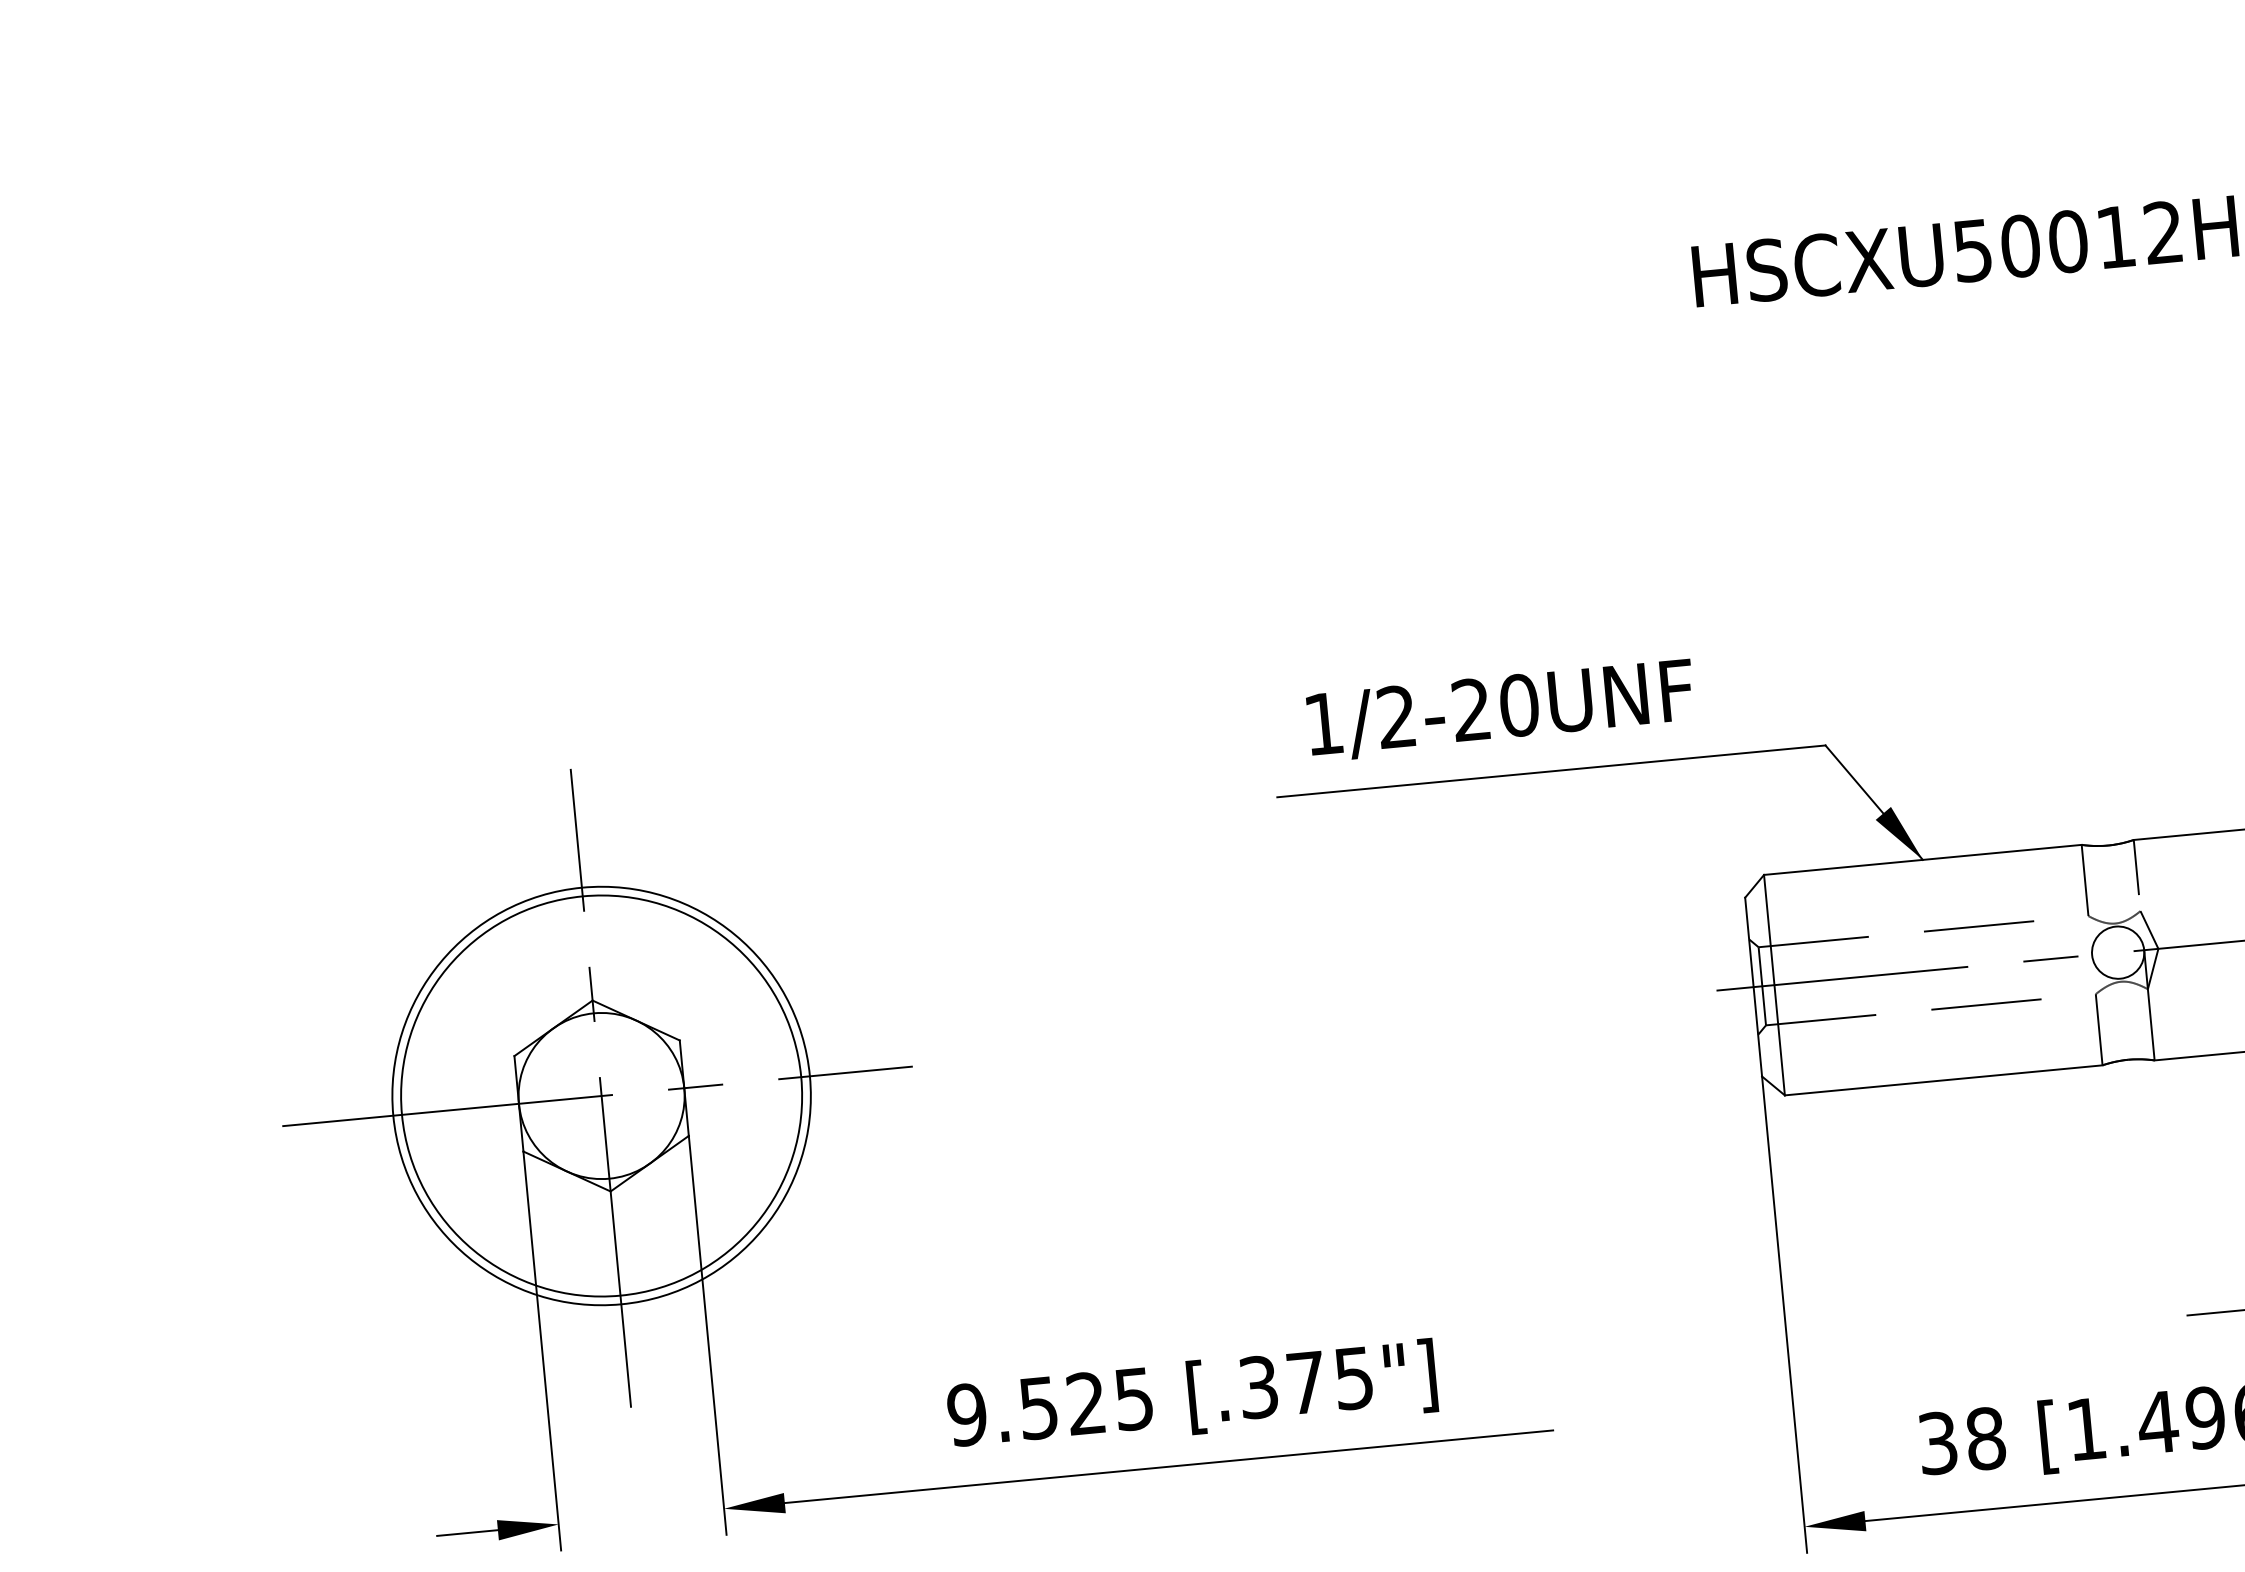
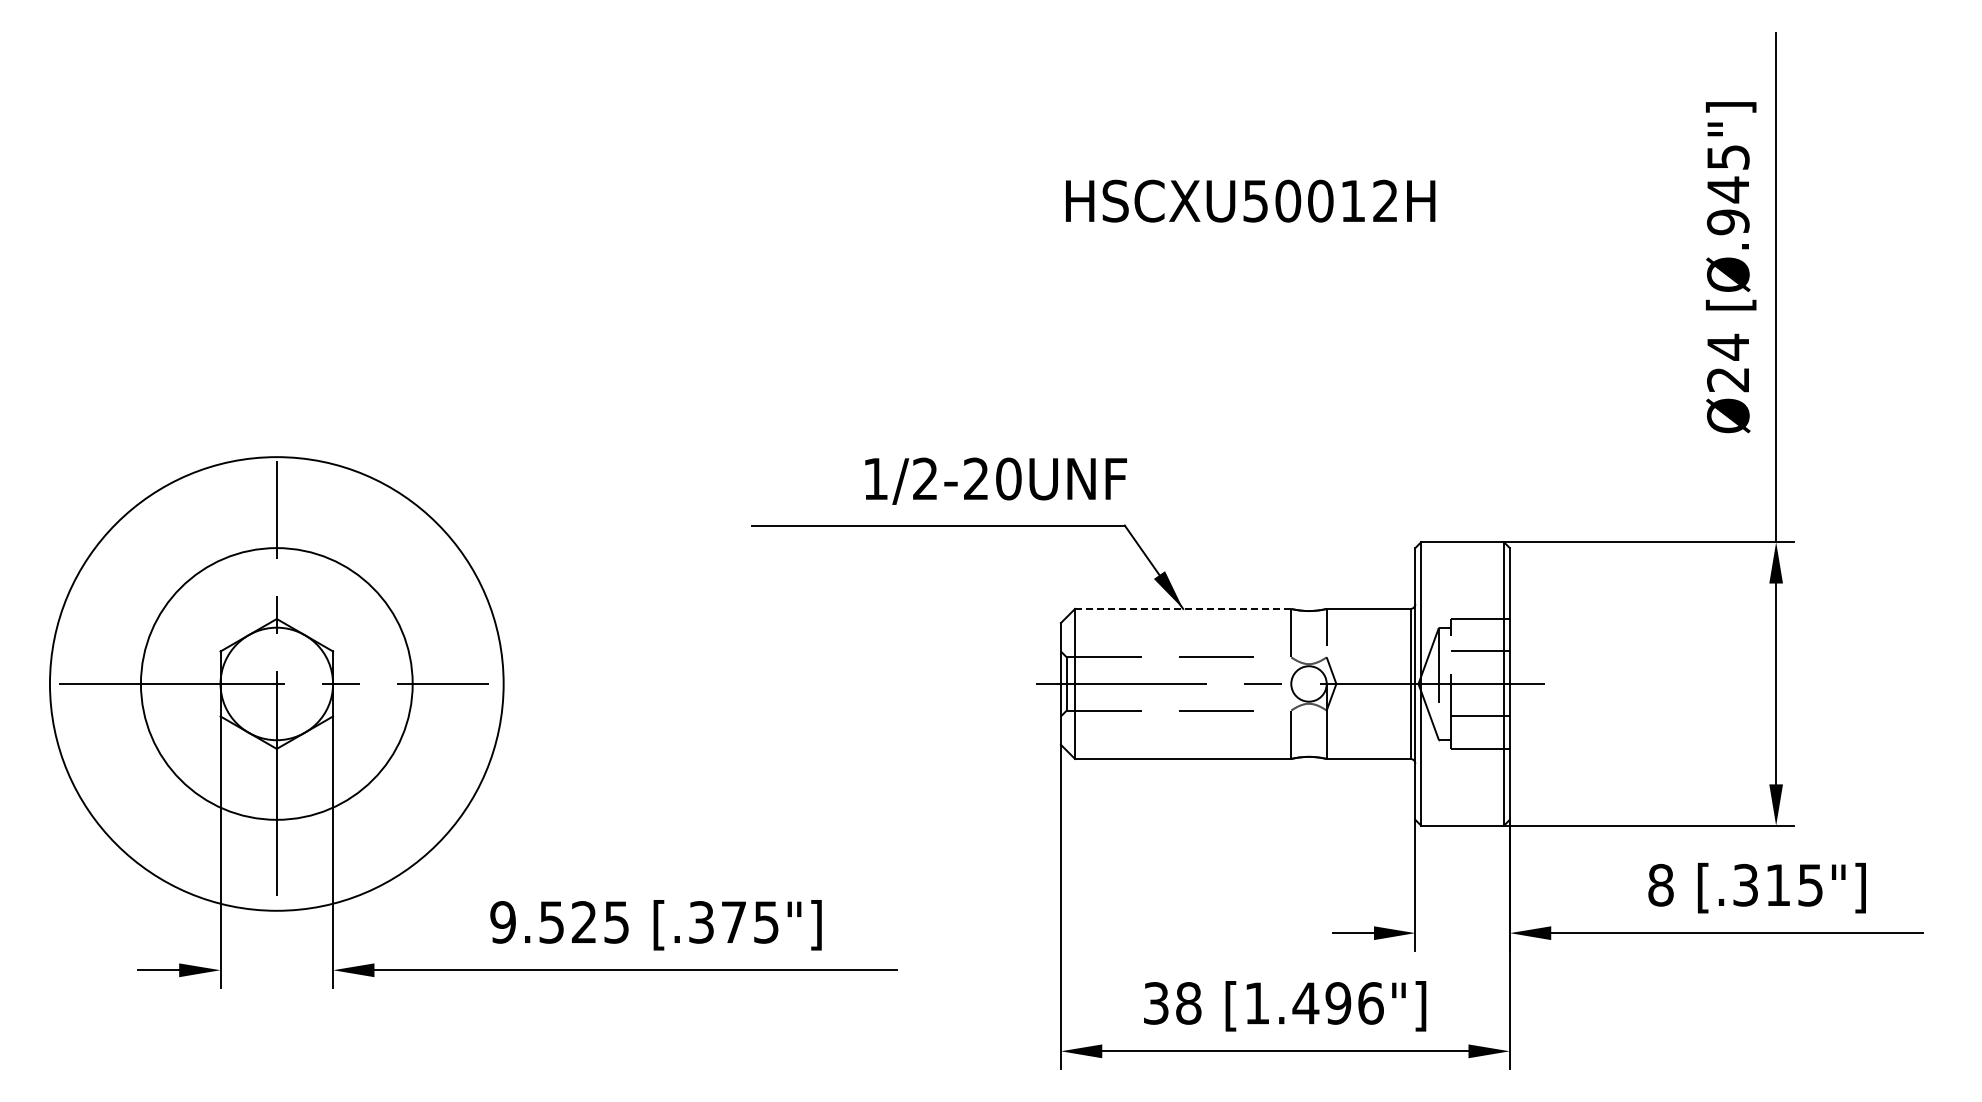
text: (1499, 709) -> (995, 480), moved
line: (1921, 859) -> (1182, 608), solid -> dashed
circle: (601, 1095) -> (276, 683), size x1.6

